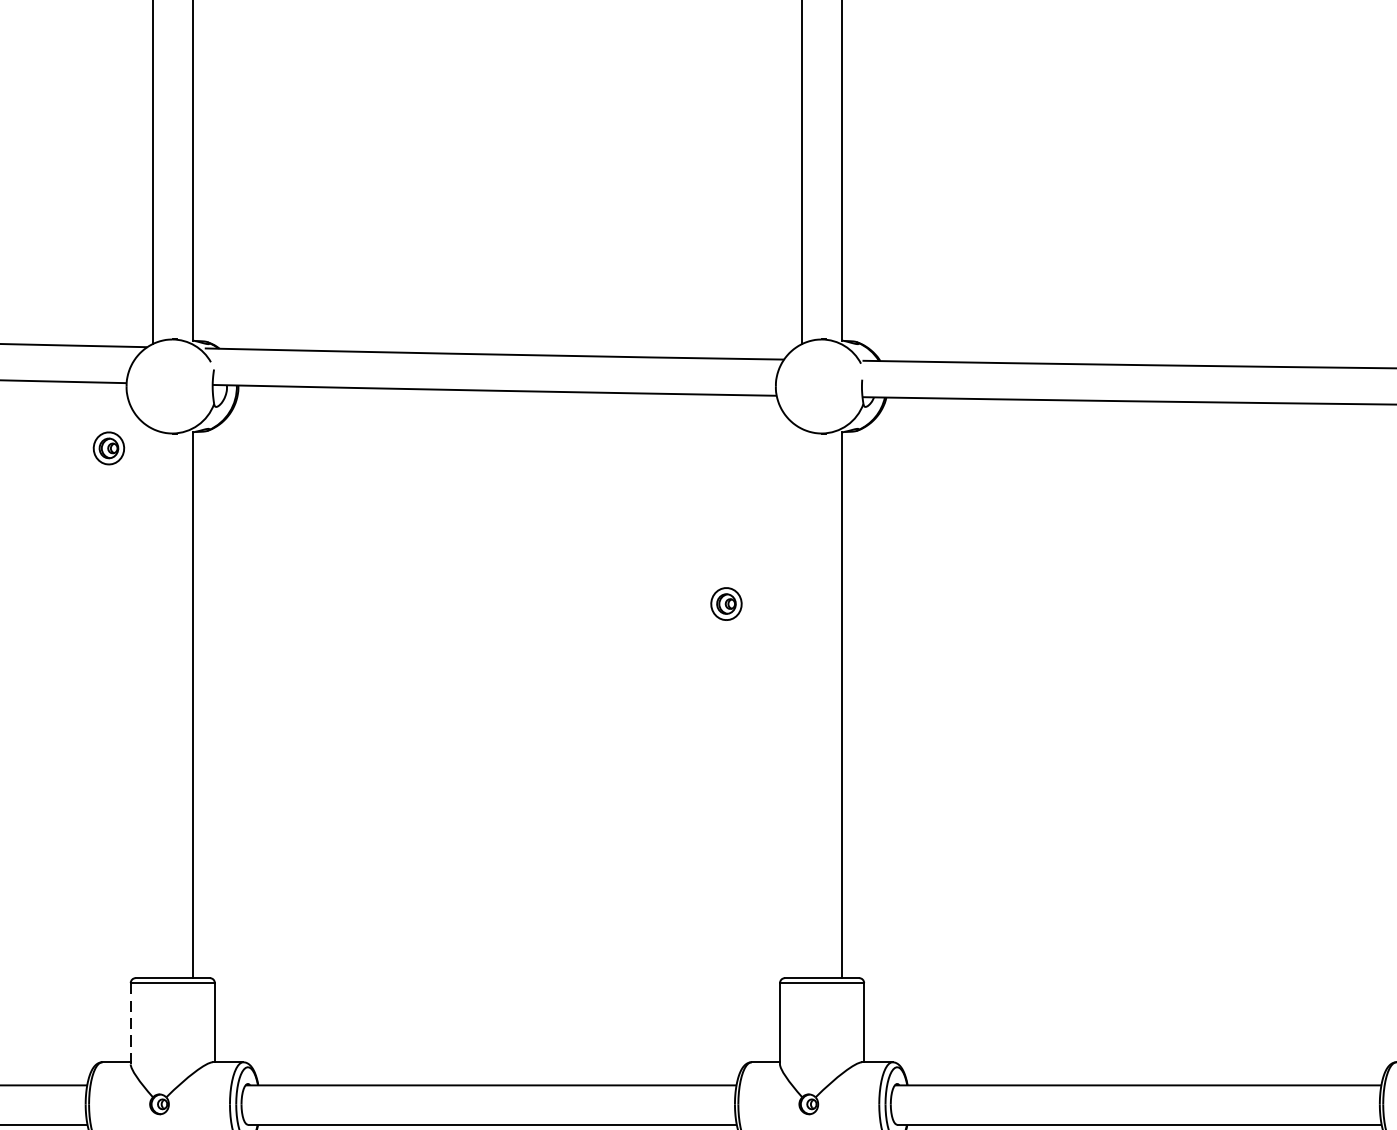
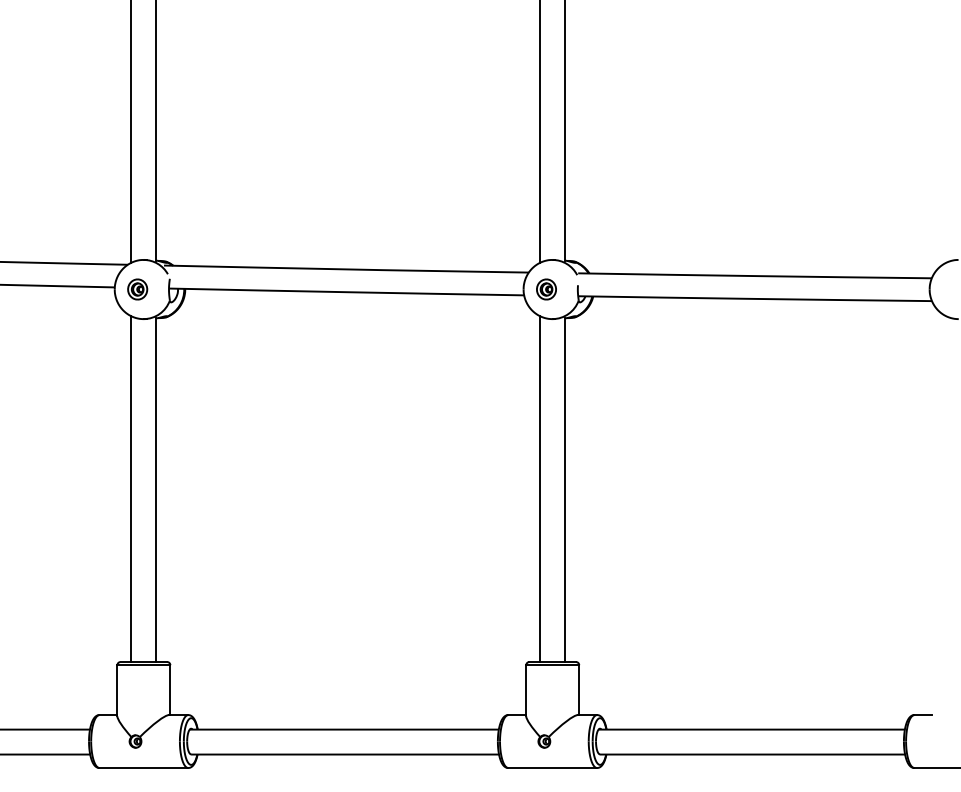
part: (108, 448) -> (137, 289), moved
part: (726, 604) -> (546, 289), moved
line: (153, 704) -> (131, 489), added
line: (802, 704) -> (540, 489), added
line: (130, 1023) -> (117, 690), dashed -> solid

